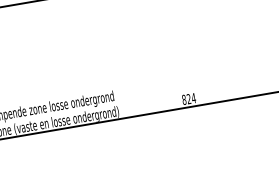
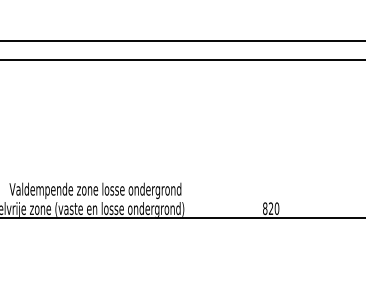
text: (193, 98) -> (276, 208), 824 -> 820

